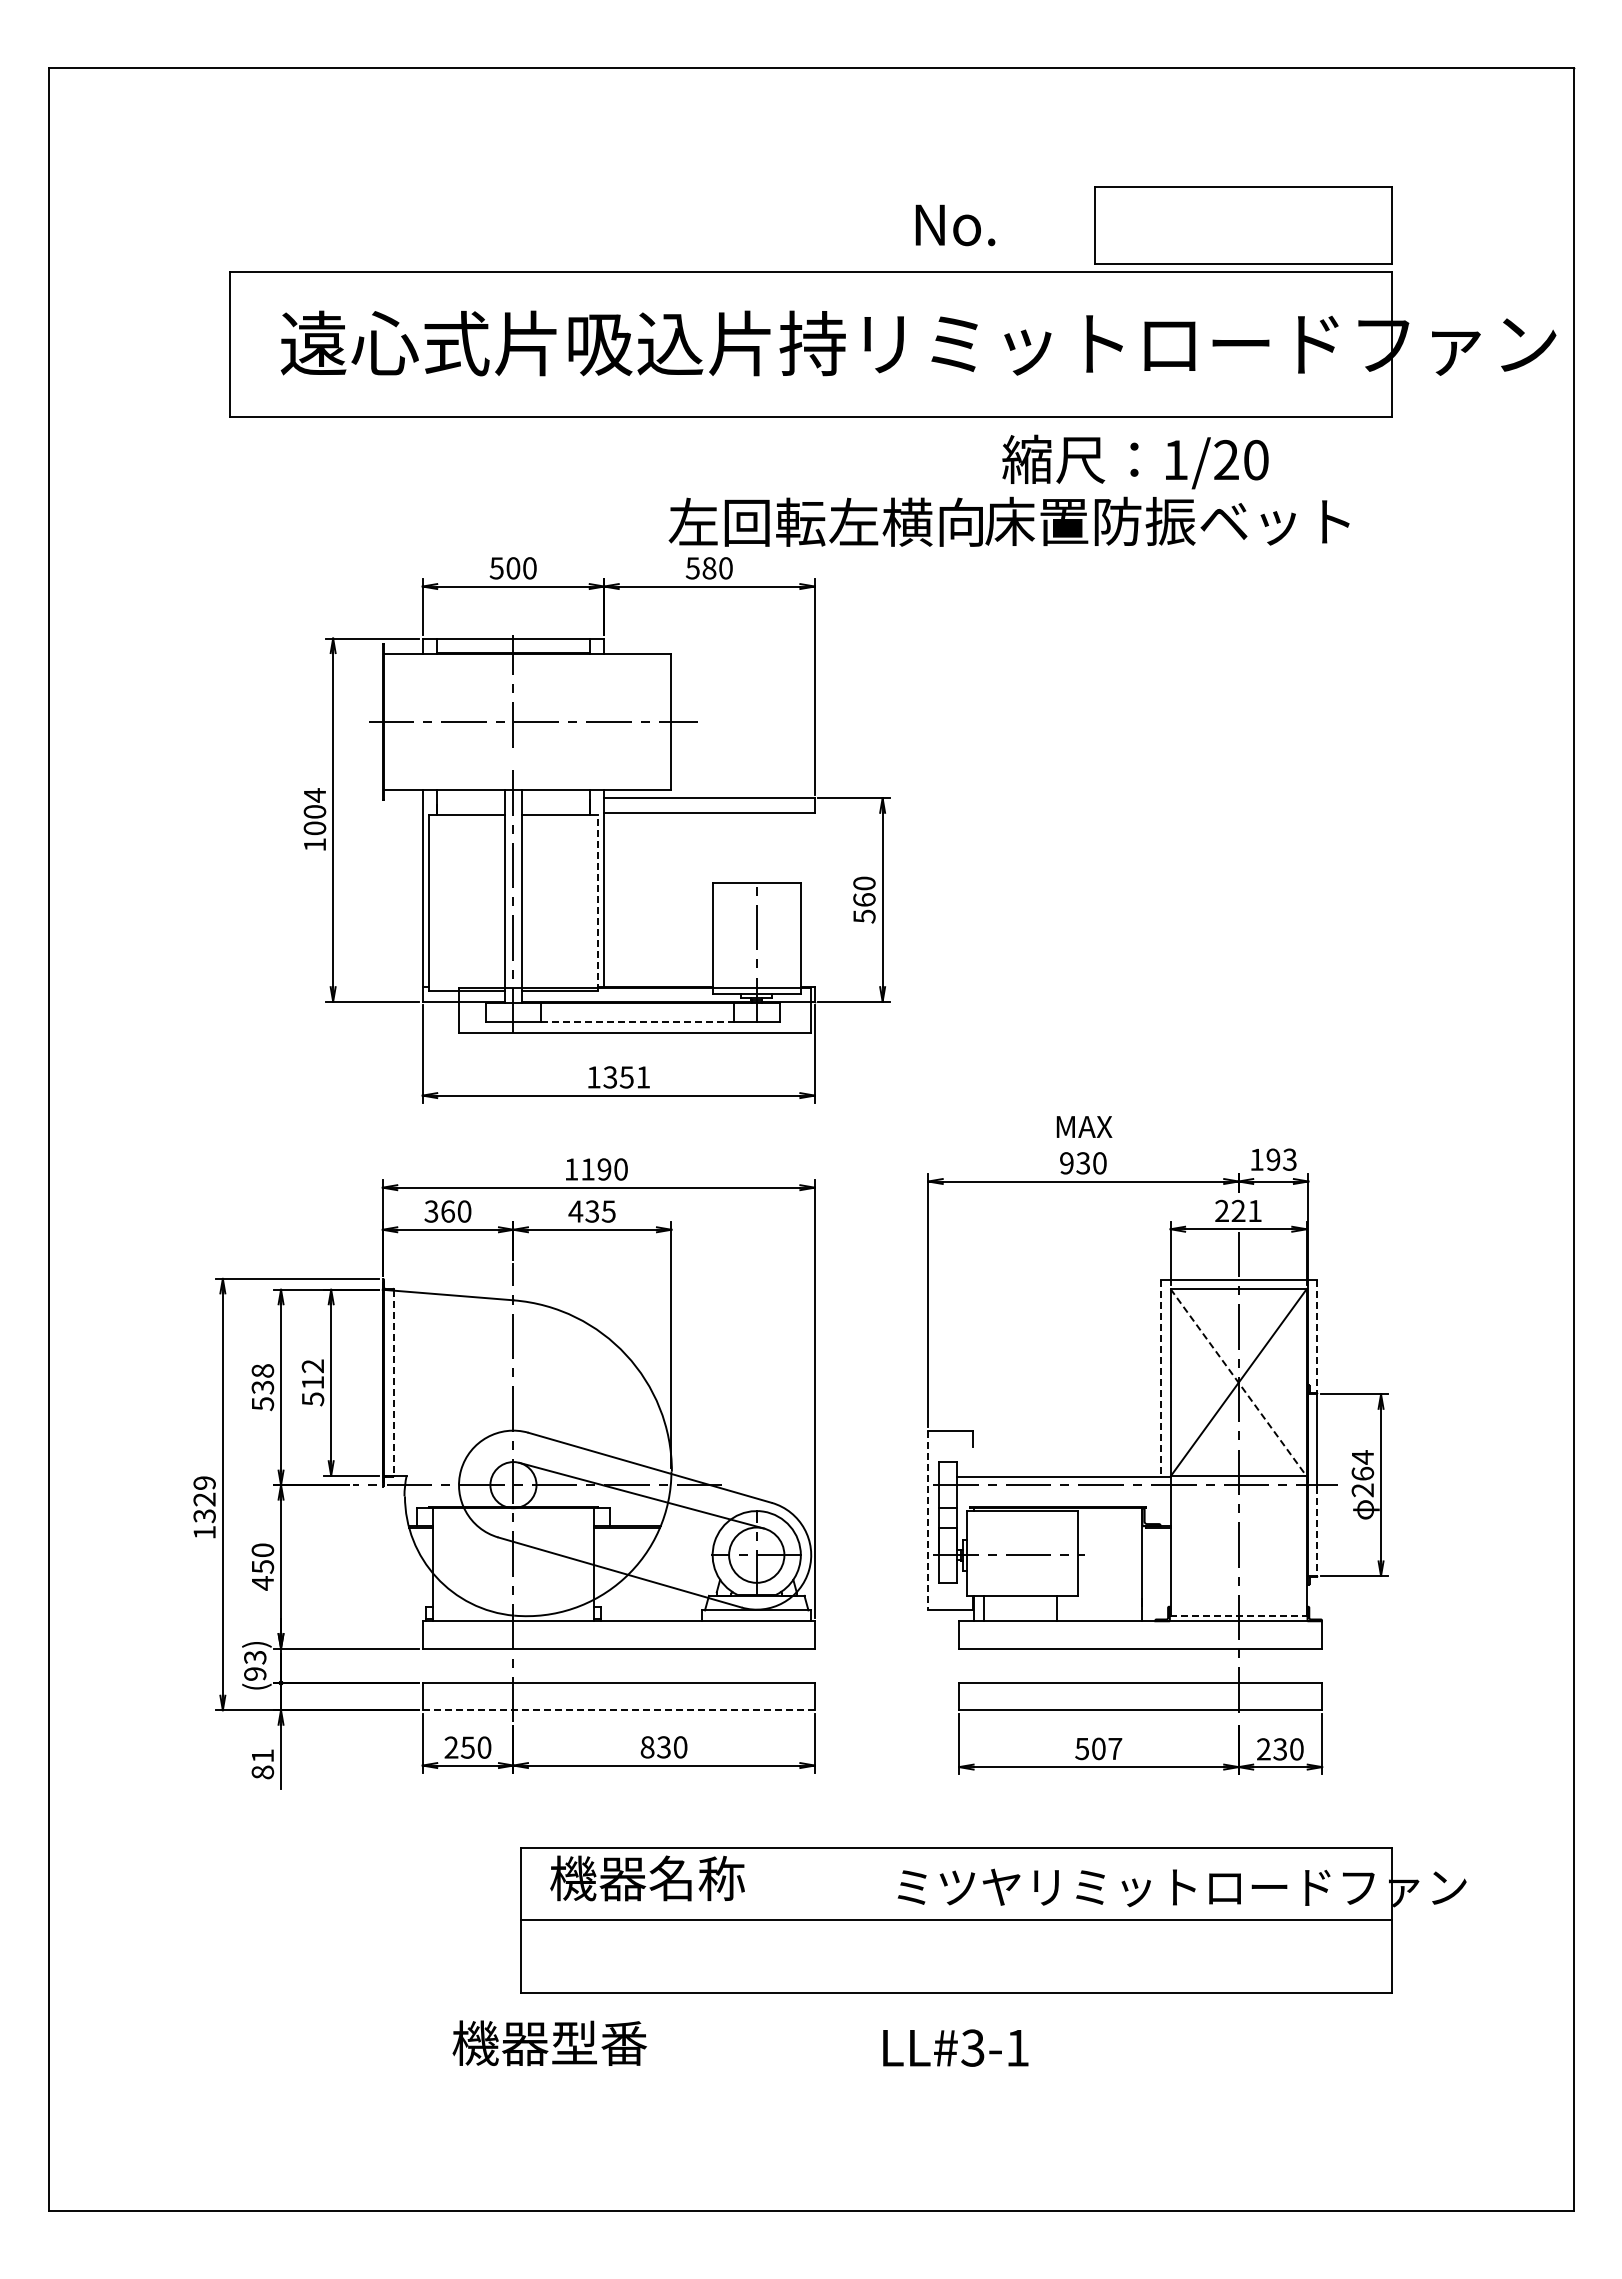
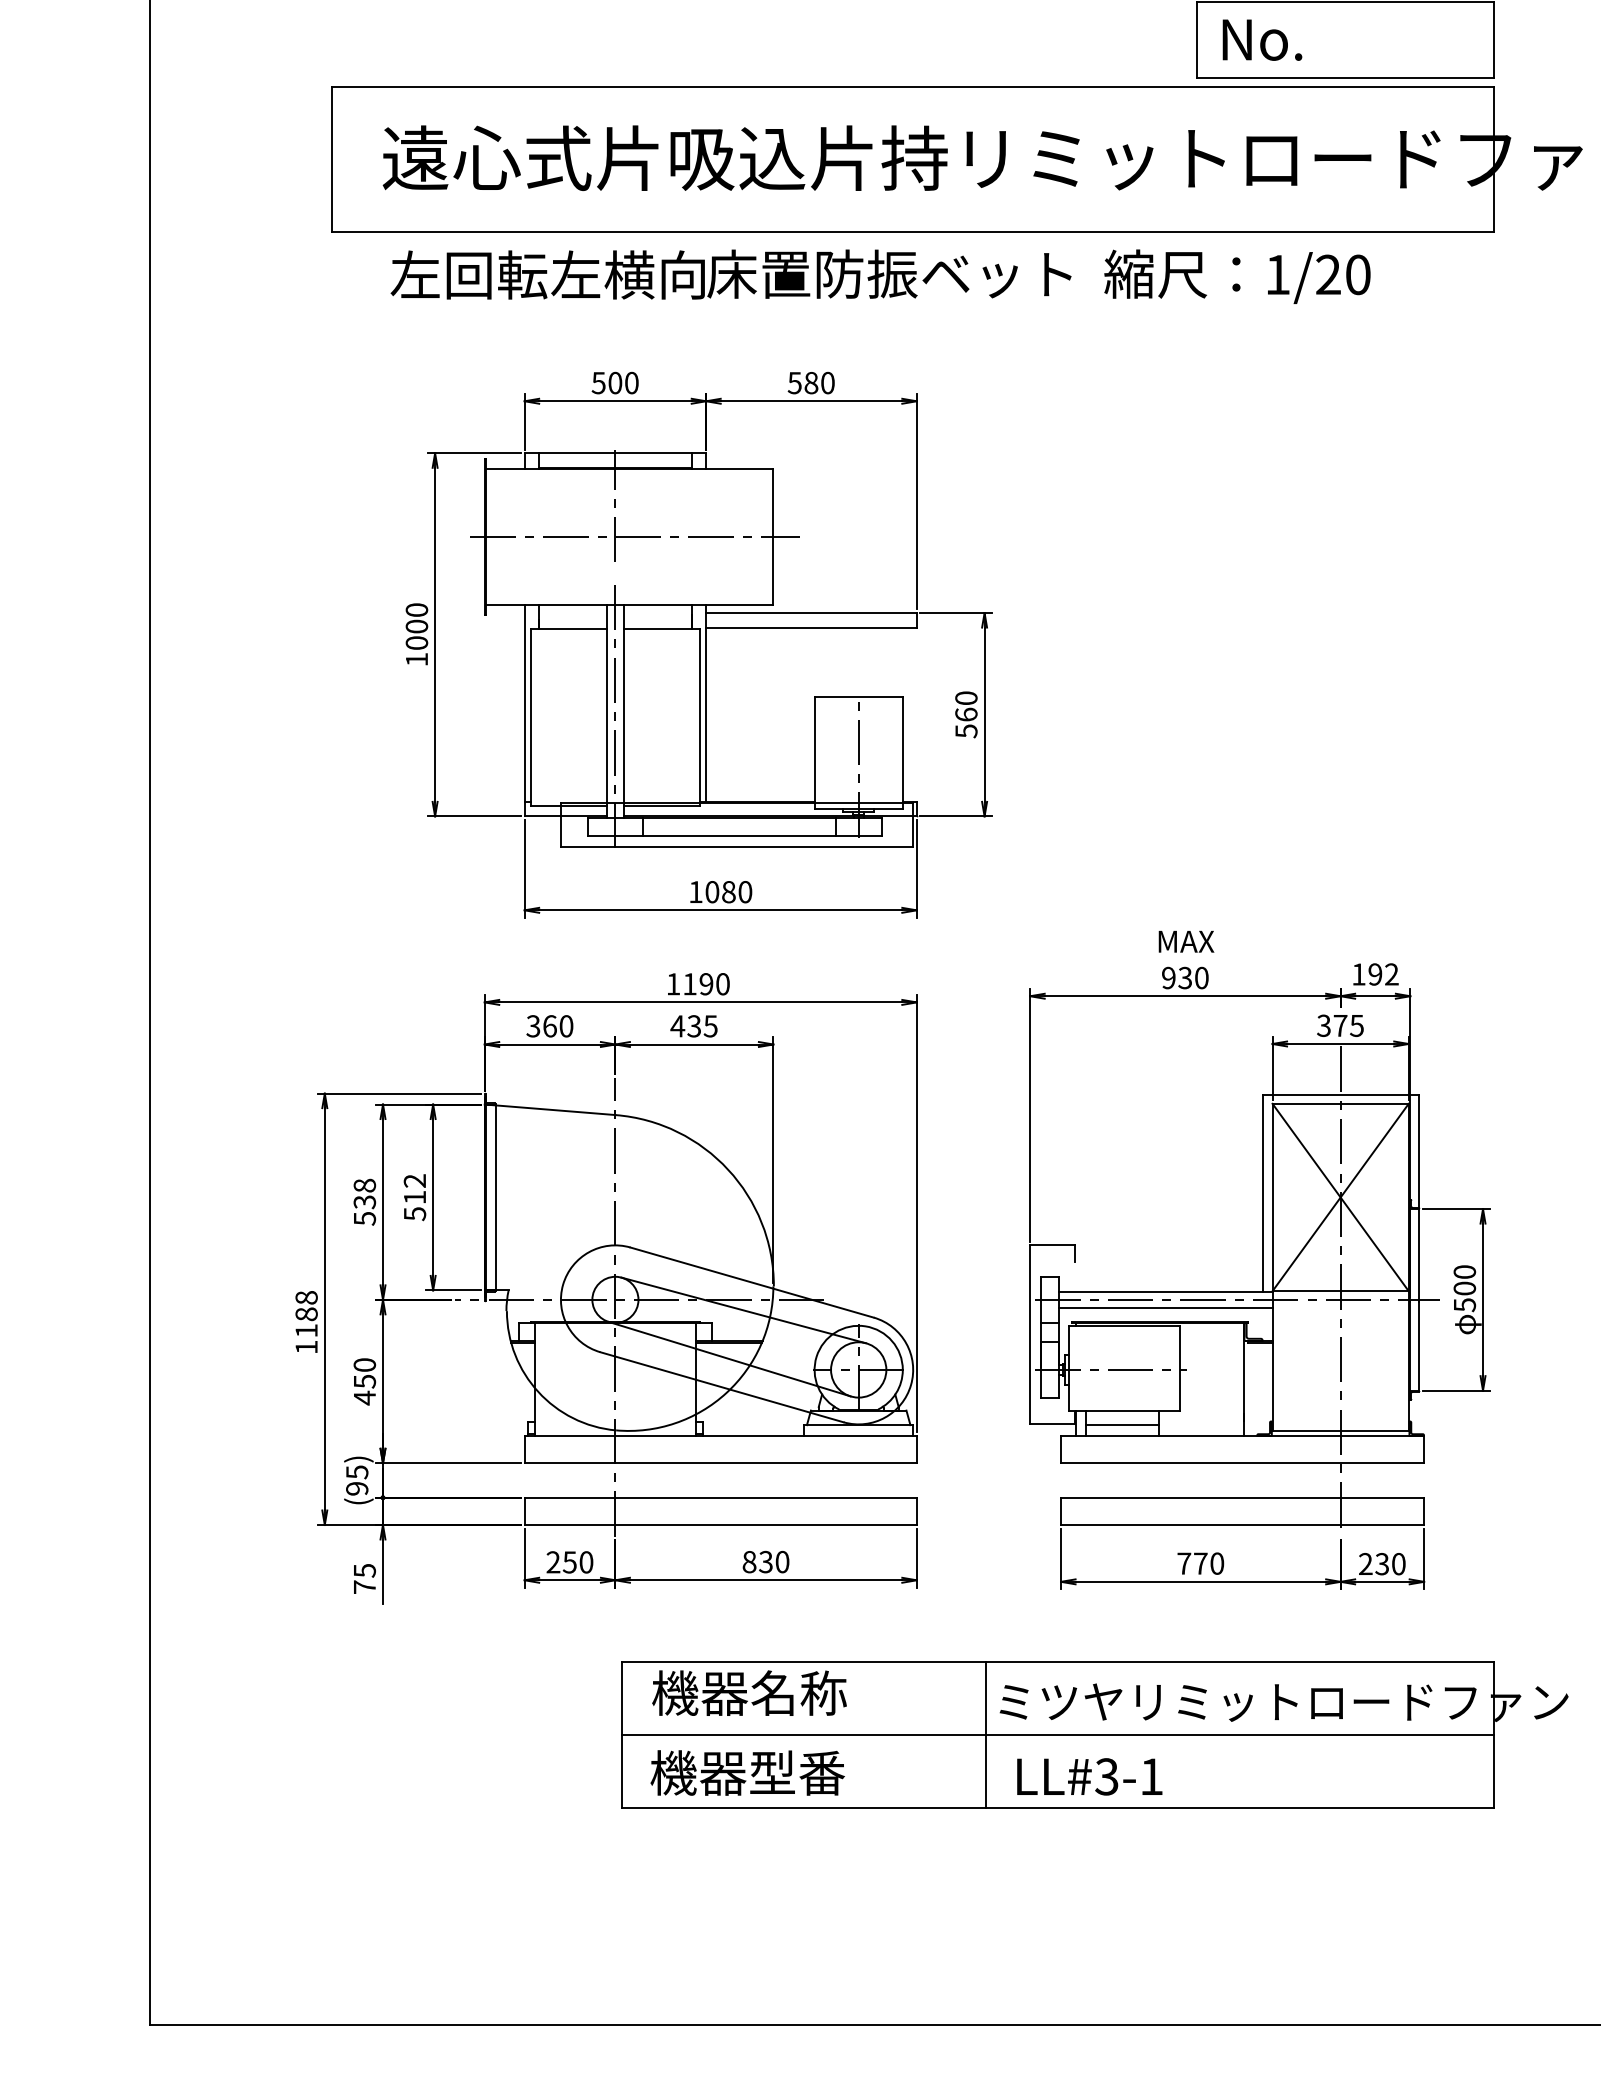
text: (955, 225) -> (1262, 40), moved
text: (1008, 521) -> (730, 274), moved
text: (314, 795) -> (416, 610), 1004 -> 1000
line: (597, 902) -> (699, 717), dashed -> solid
line: (637, 1021) -> (739, 836), dashed -> solid
text: (626, 1077) -> (728, 892), 1351 -> 1080
text: (1289, 1159) -> (1391, 974), 193 -> 192
text: (1238, 1210) -> (1340, 1025), 221 -> 375
line: (1316, 1336) -> (1418, 1151), dashed -> solid
line: (1160, 1378) -> (1262, 1193), dashed -> solid
line: (393, 1382) -> (495, 1197), dashed -> solid
line: (1238, 1382) -> (1340, 1197), dashed -> solid
text: (1362, 1473) -> (1464, 1288), 264 -> 500
line: (1063, 1493) -> (1165, 1308), added
text: (204, 1499) -> (306, 1314), 1329 -> 1188
line: (928, 1520) -> (1030, 1335), dashed -> solid
line: (1317, 1532) -> (1419, 1347), dashed -> solid
line: (627, 1544) -> (729, 1359), added
line: (1020, 1610) -> (1122, 1425), added
line: (1238, 1616) -> (1340, 1431), dashed -> solid
text: (254, 1656) -> (356, 1471), (93) -> (95)
line: (619, 1710) -> (721, 1525), dashed -> solid
text: (1098, 1748) -> (1200, 1563), 507 -> 770
text: (262, 1764) -> (364, 1579), 81 -> 75
line: (883, 1919) -> (985, 1734), added
text: (549, 2042) -> (747, 1772), moved
text: (955, 2047) -> (1089, 1776), moved

